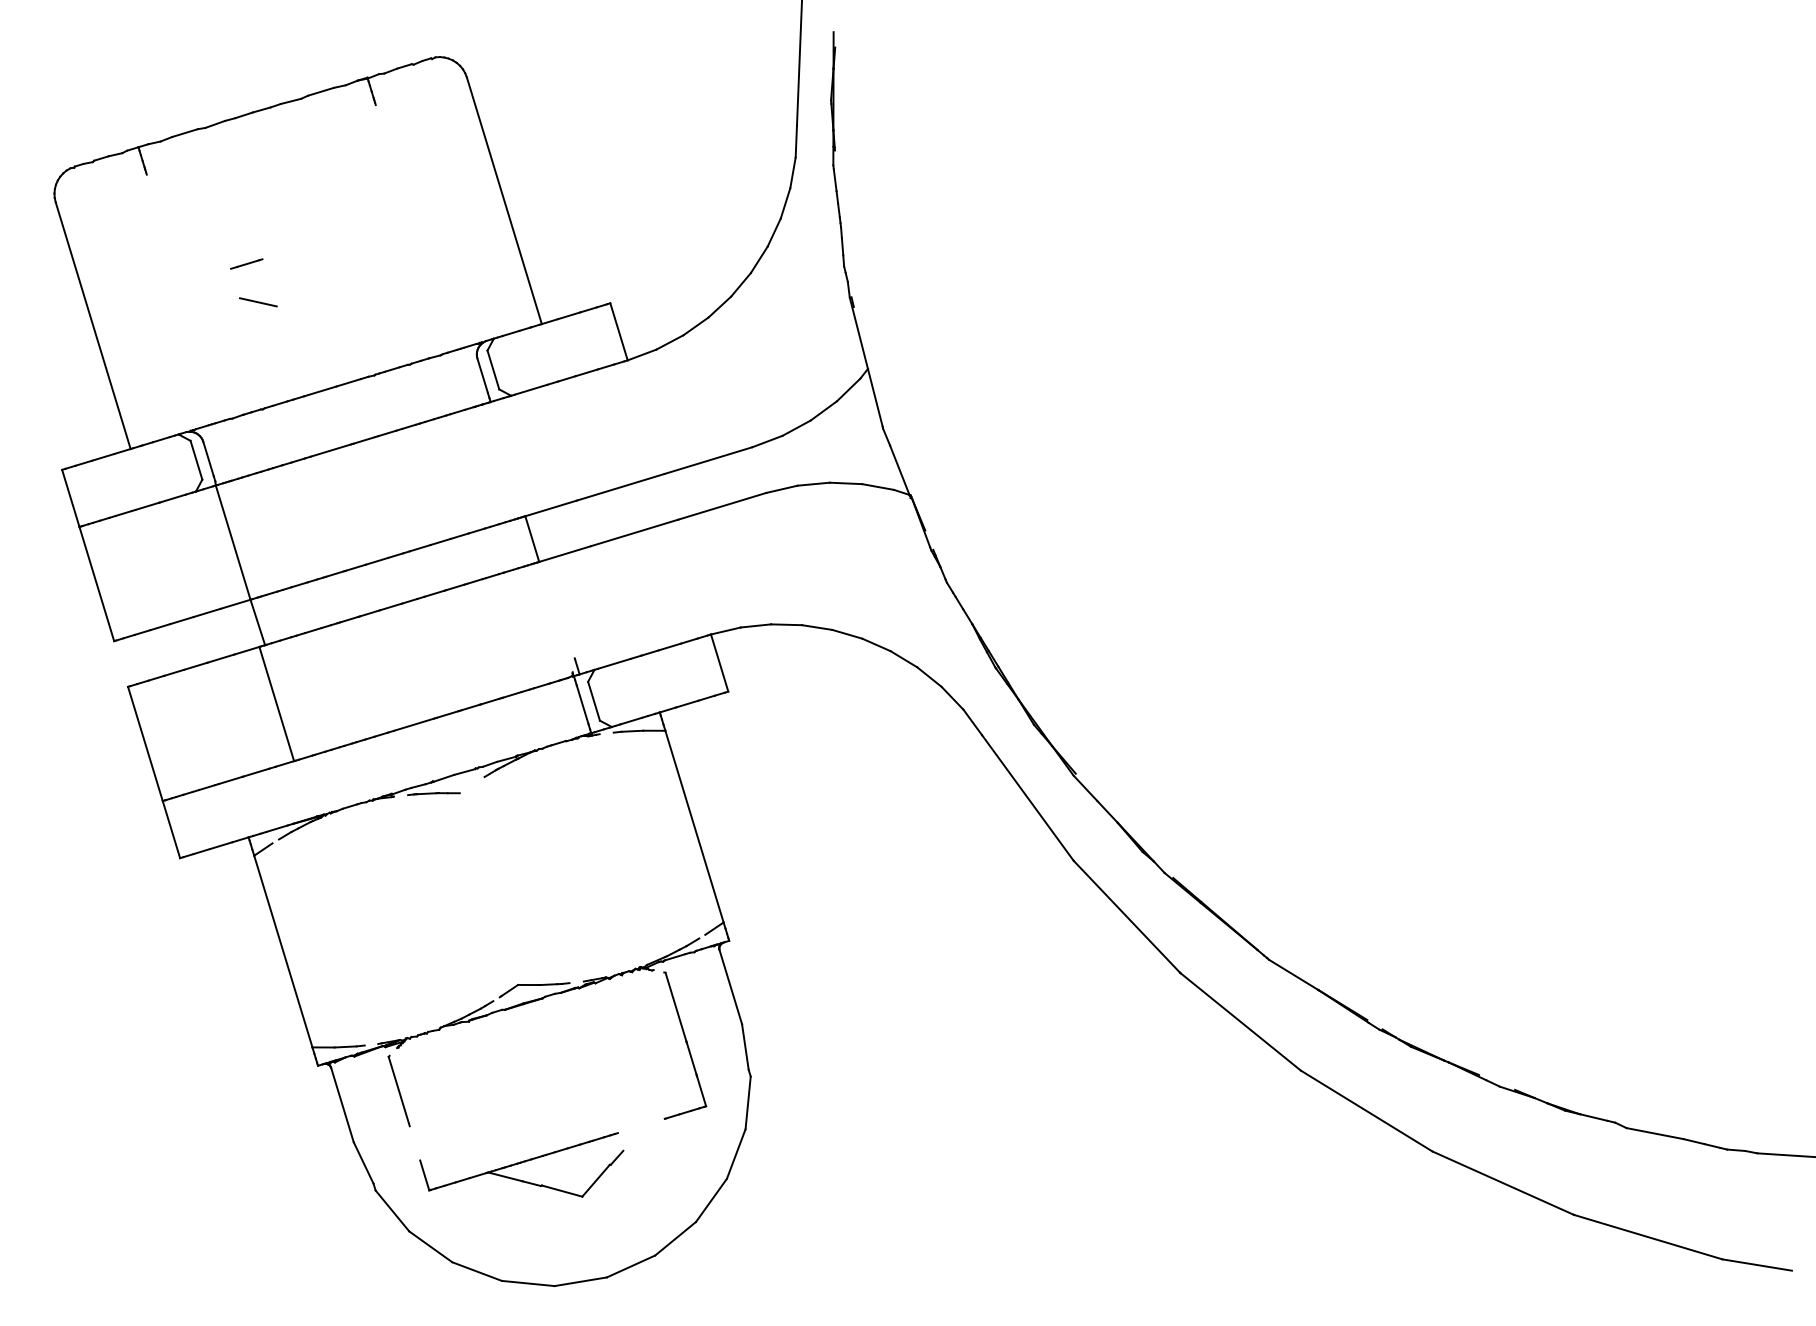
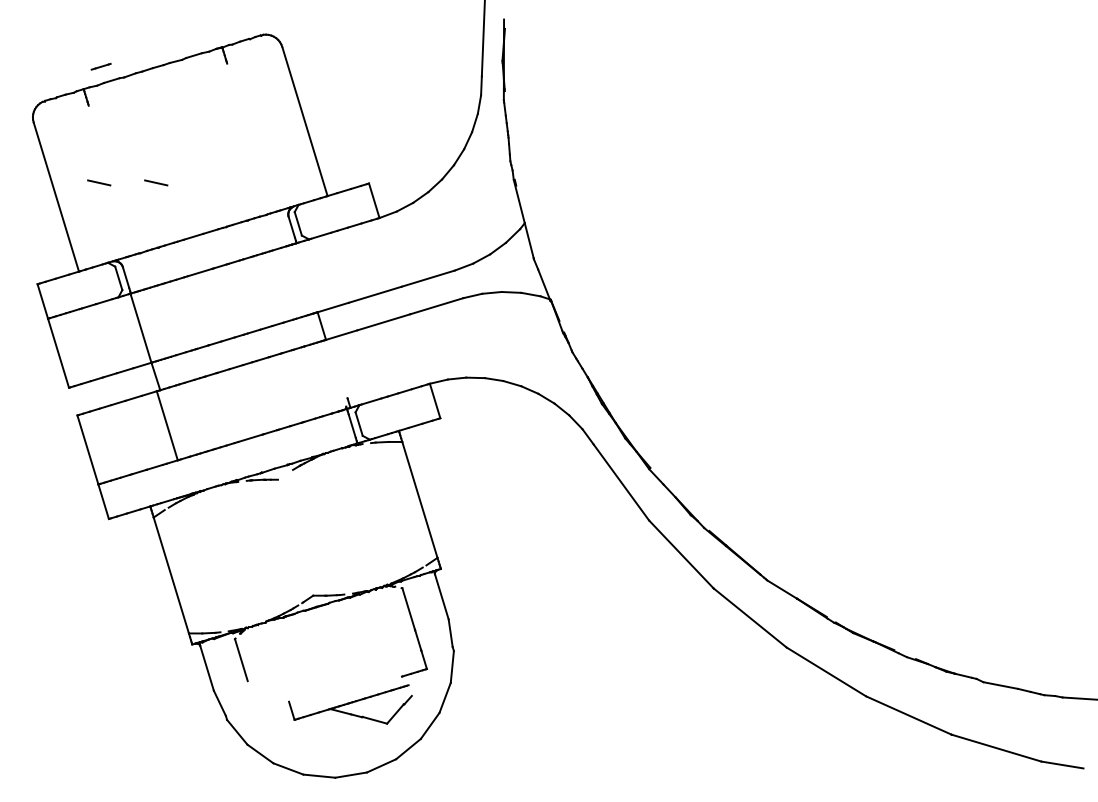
line: (245, 263) -> (100, 66), moved
line: (164, 301) -> (99, 182), added
part: (521, 1164) -> (350, 704), moved

